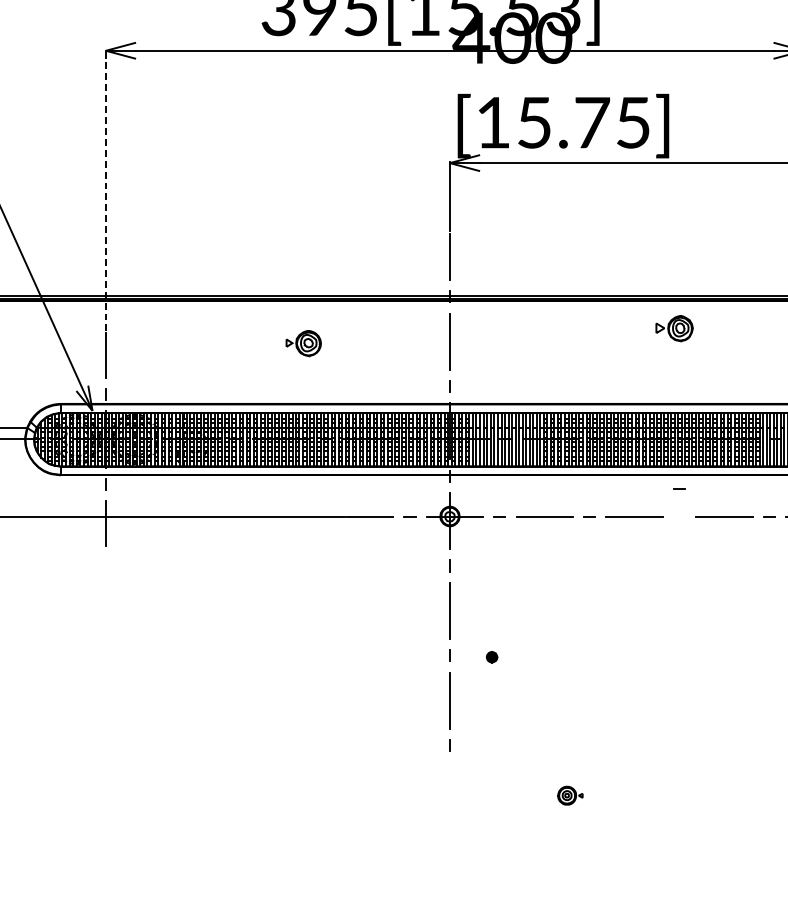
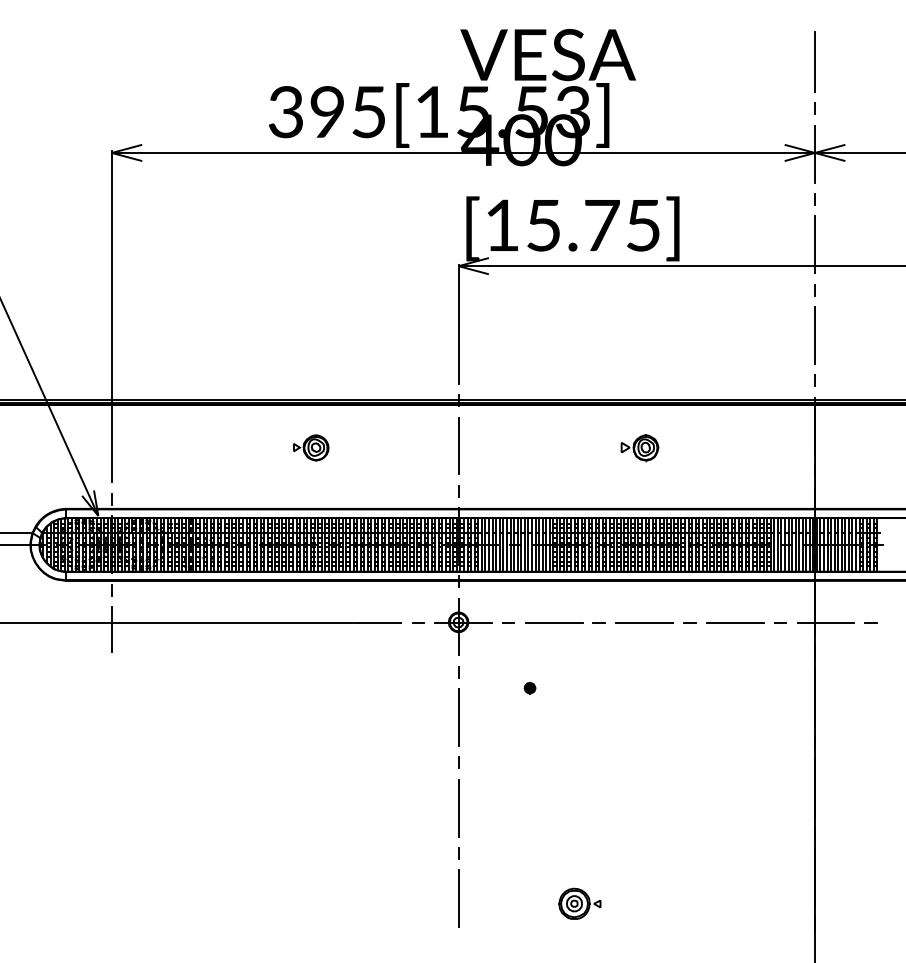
line: (105, 190) -> (111, 293), dashed -> solid
part: (674, 329) -> (639, 448), moved
line: (679, 488) -> (689, 622), moved
part: (491, 656) -> (529, 687), moved
line: (449, 790) -> (458, 898), added
part: (569, 795) -> (579, 903), size x1.67

